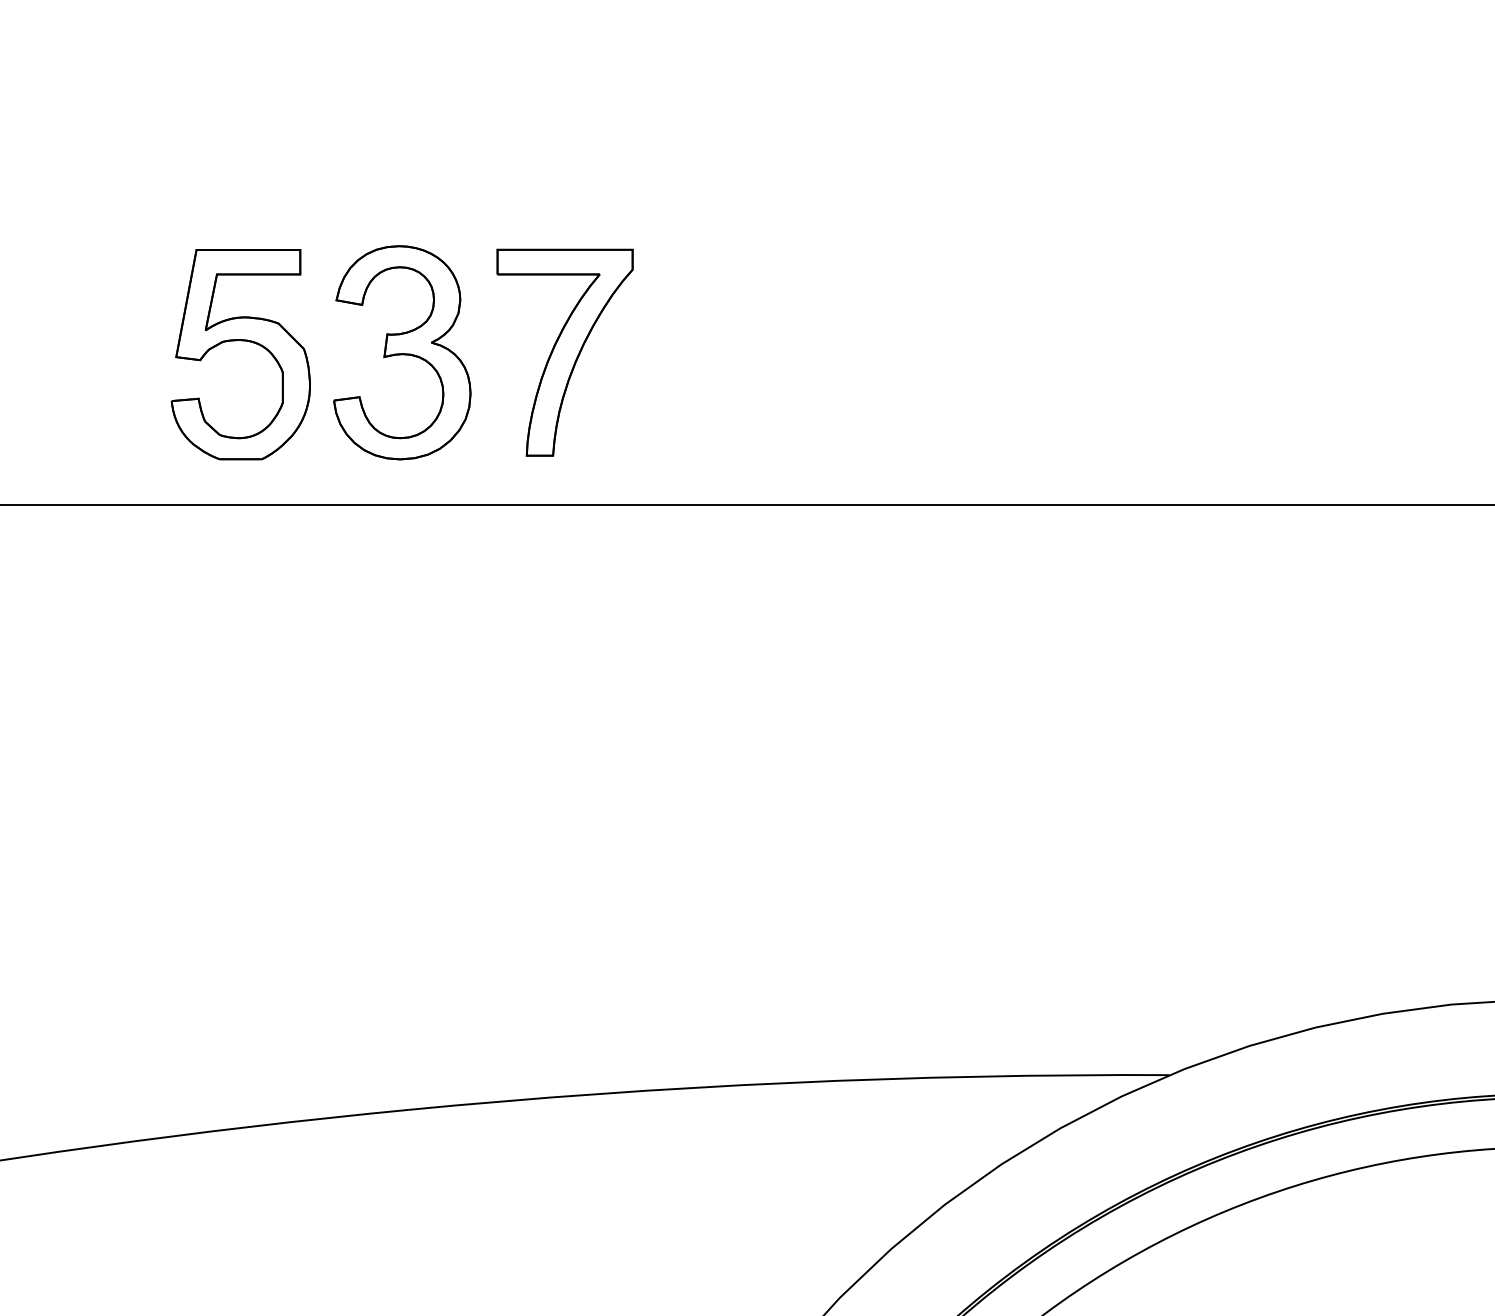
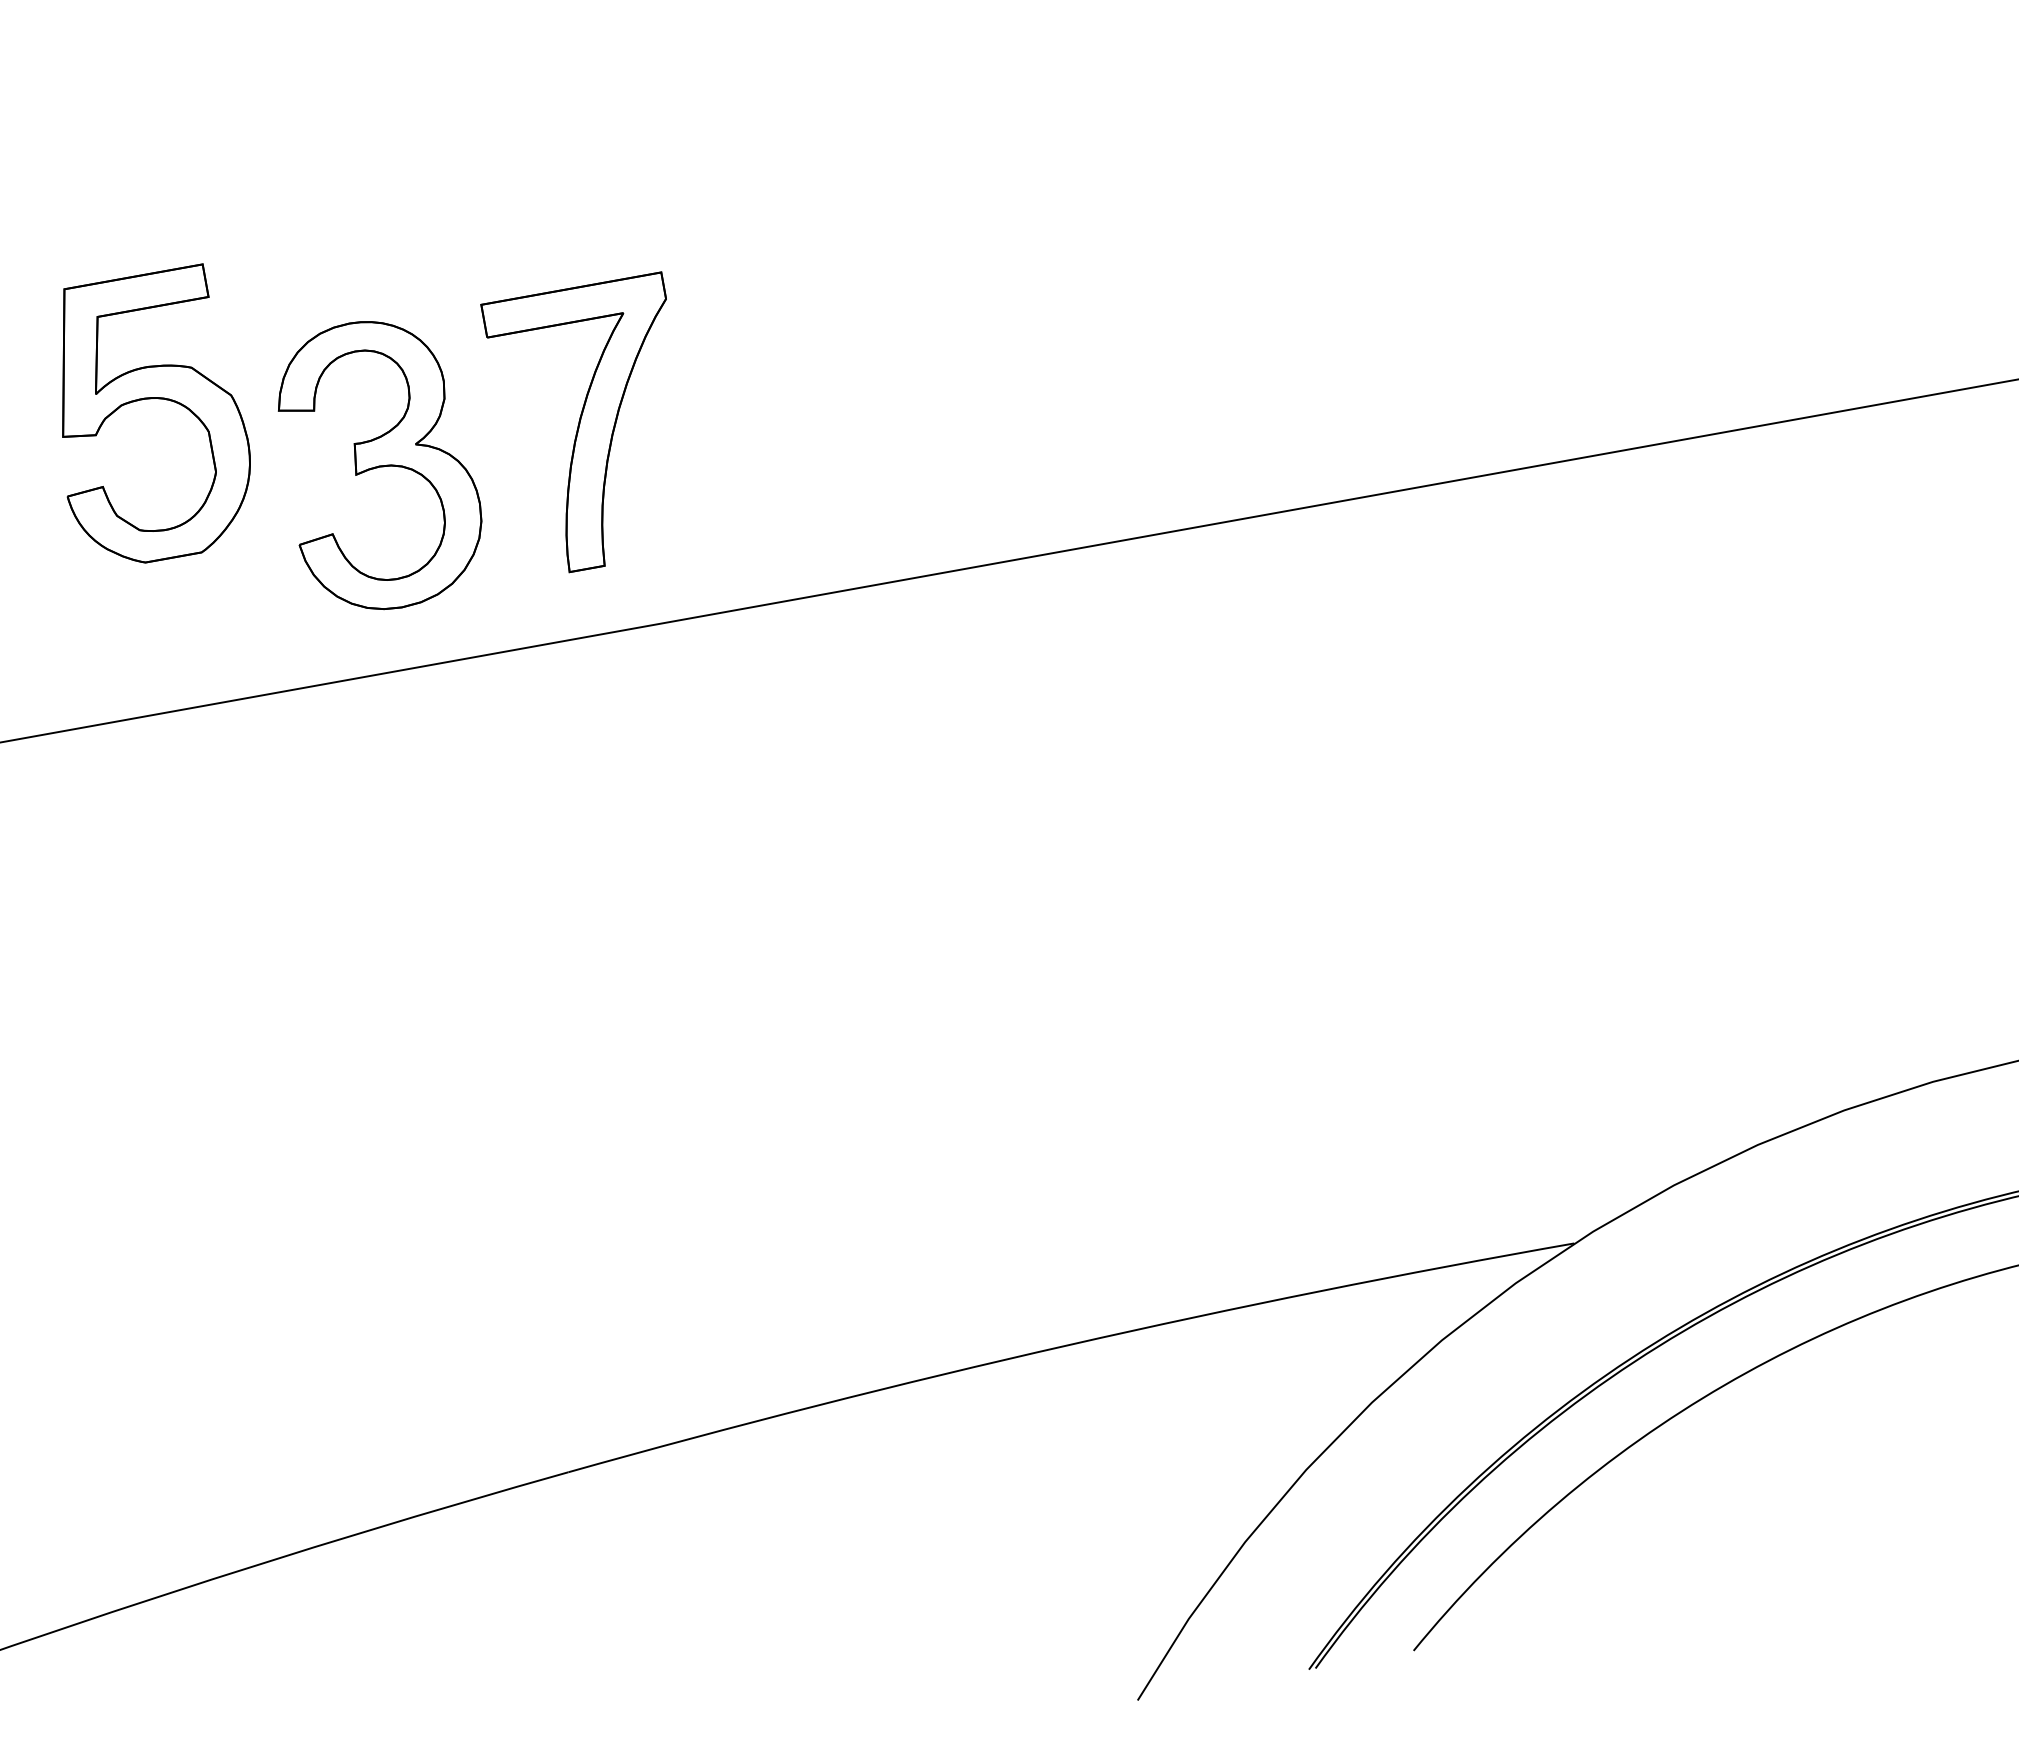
part: (241, 341) -> (146, 400), moved

